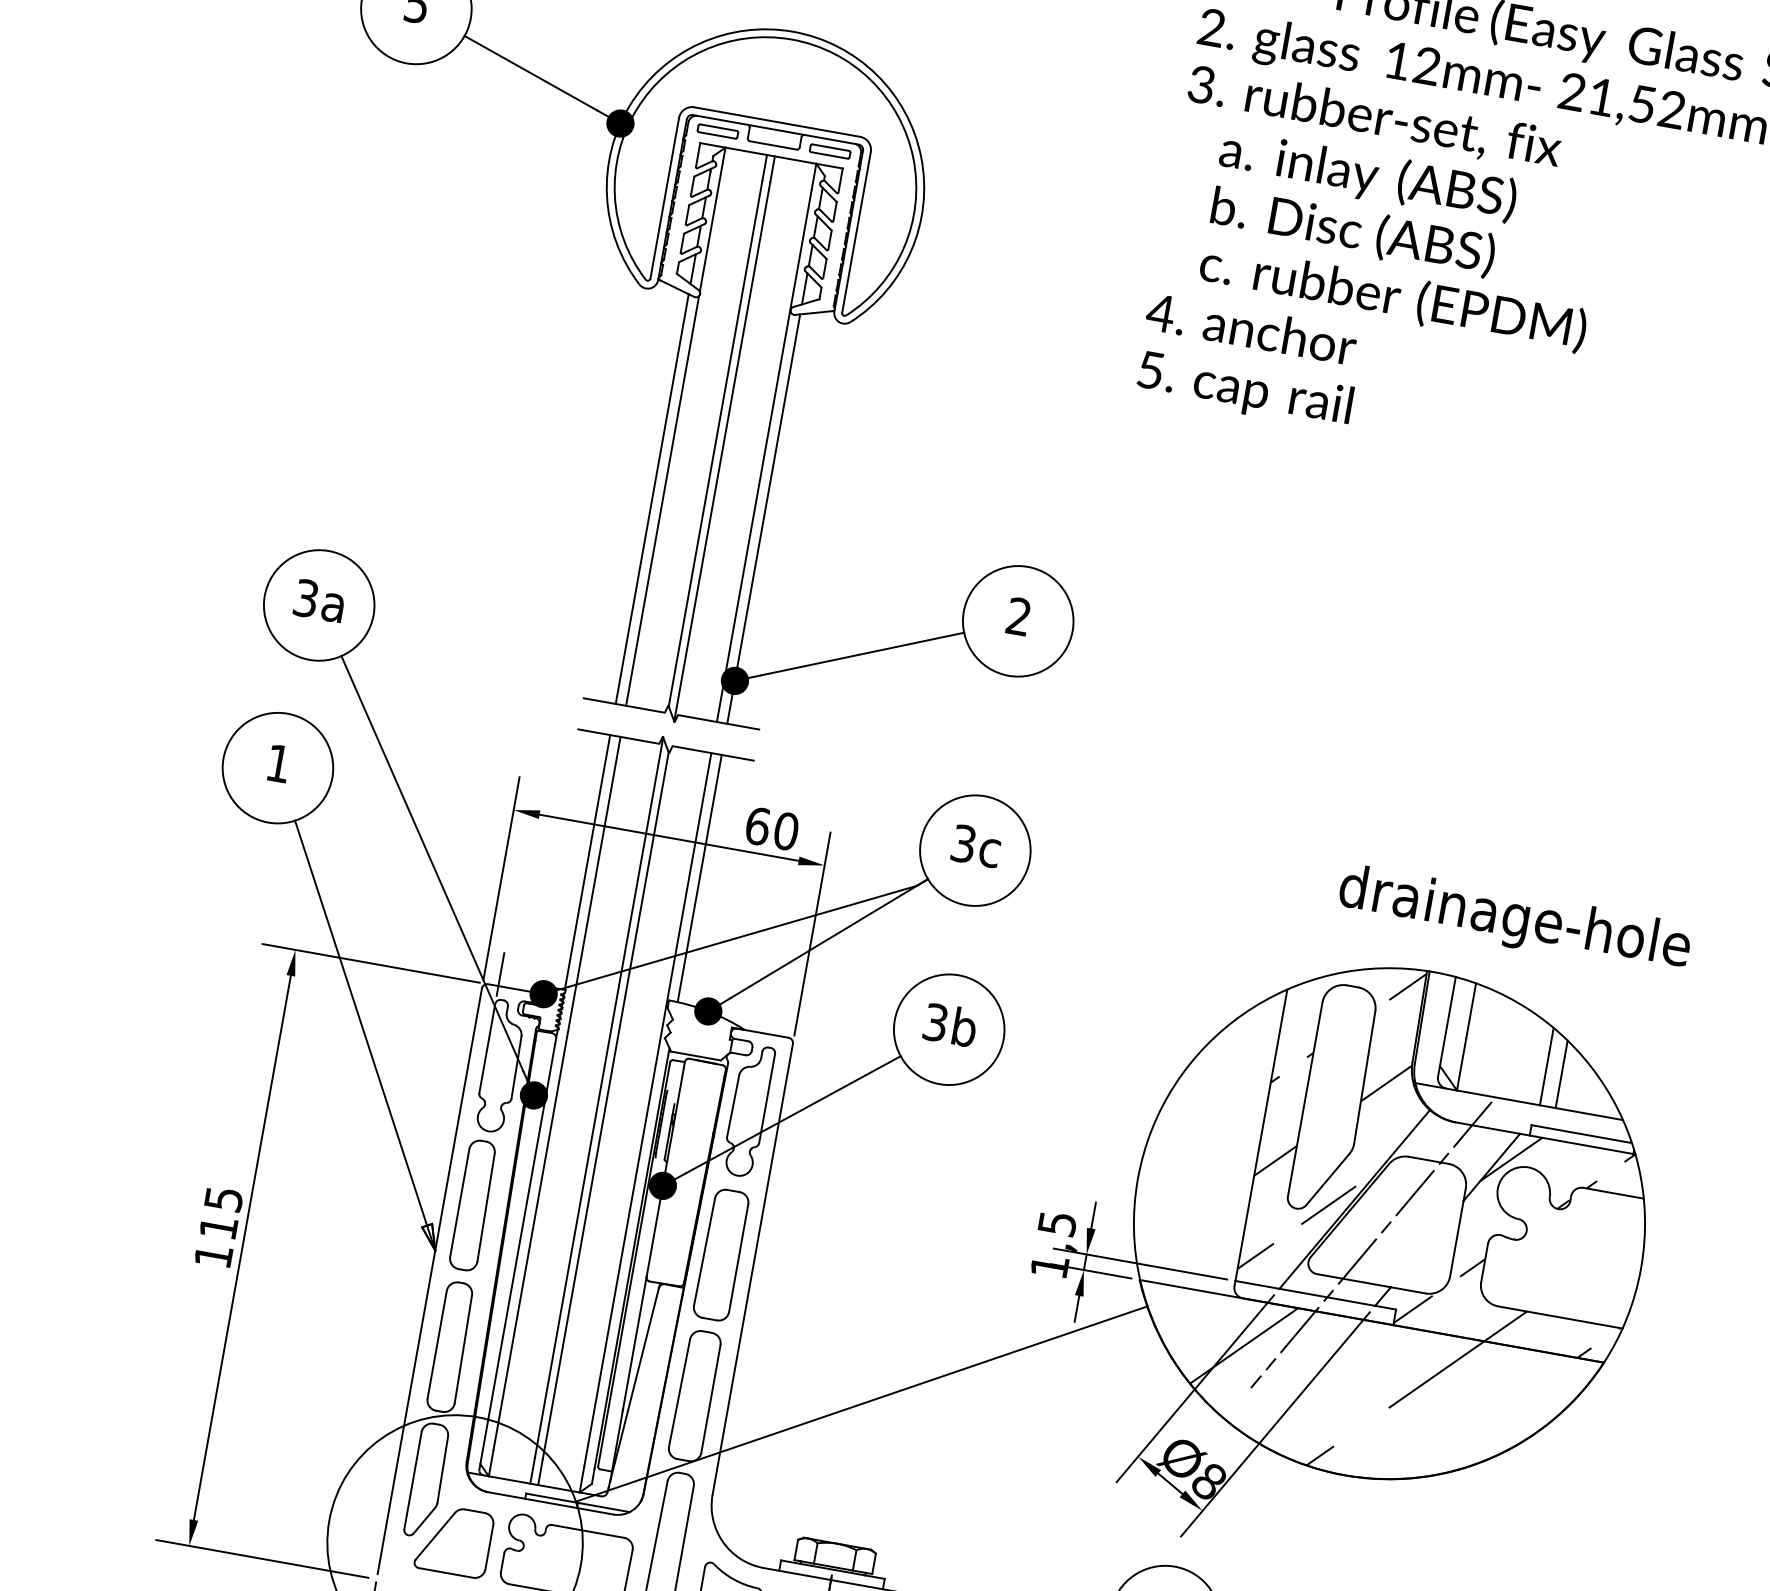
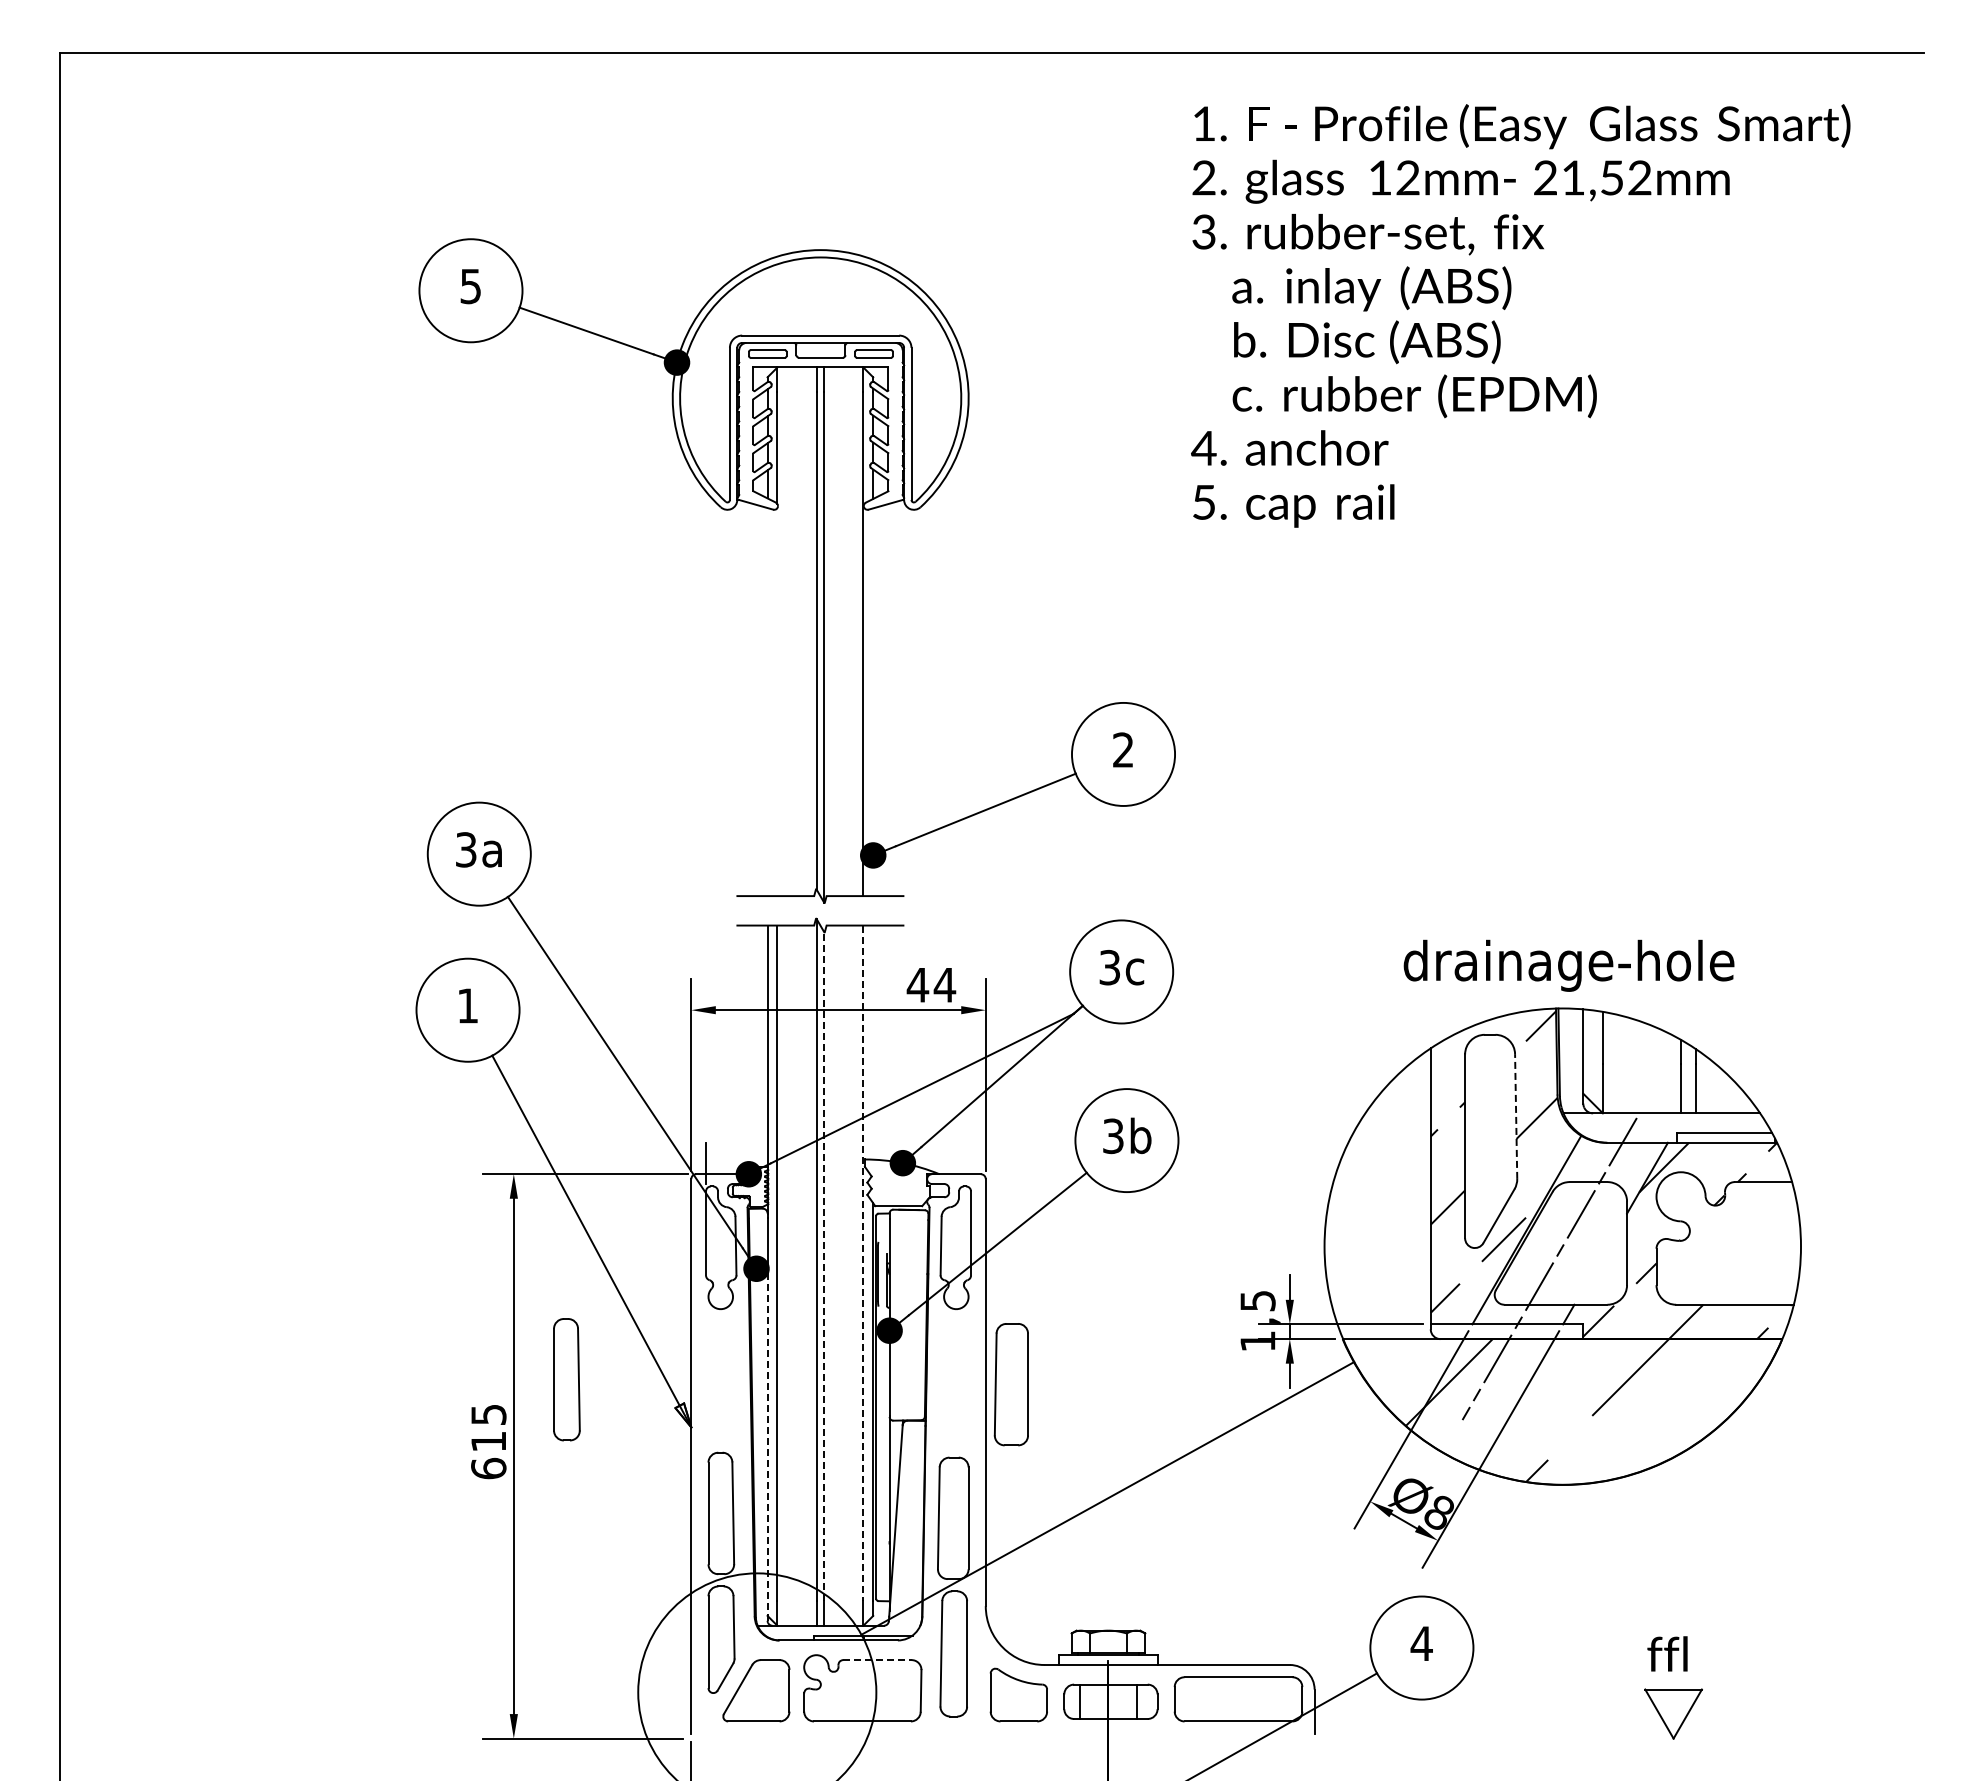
line: (652, 499) -> (767, 702), removed
line: (662, 501) -> (777, 702), removed
line: (763, 519) -> (873, 702), removed
text: (772, 828) -> (931, 984), 60 -> 44
line: (700, 878) -> (873, 1042), removed
text: (1514, 919) -> (1568, 965), moved
line: (1365, 1077) -> (1516, 1116), solid -> dashed
line: (606, 1105) -> (824, 1266), solid -> dashed
line: (647, 1109) -> (863, 1263), solid -> dashed
part: (472, 1205) -> (566, 1379), moved
part: (720, 1254) -> (1010, 1384), moved
text: (213, 1255) -> (488, 1468), 115 -> 615
line: (512, 1285) -> (767, 1446), solid -> dashed
line: (588, 1531) -> (877, 1660), solid -> dashed

